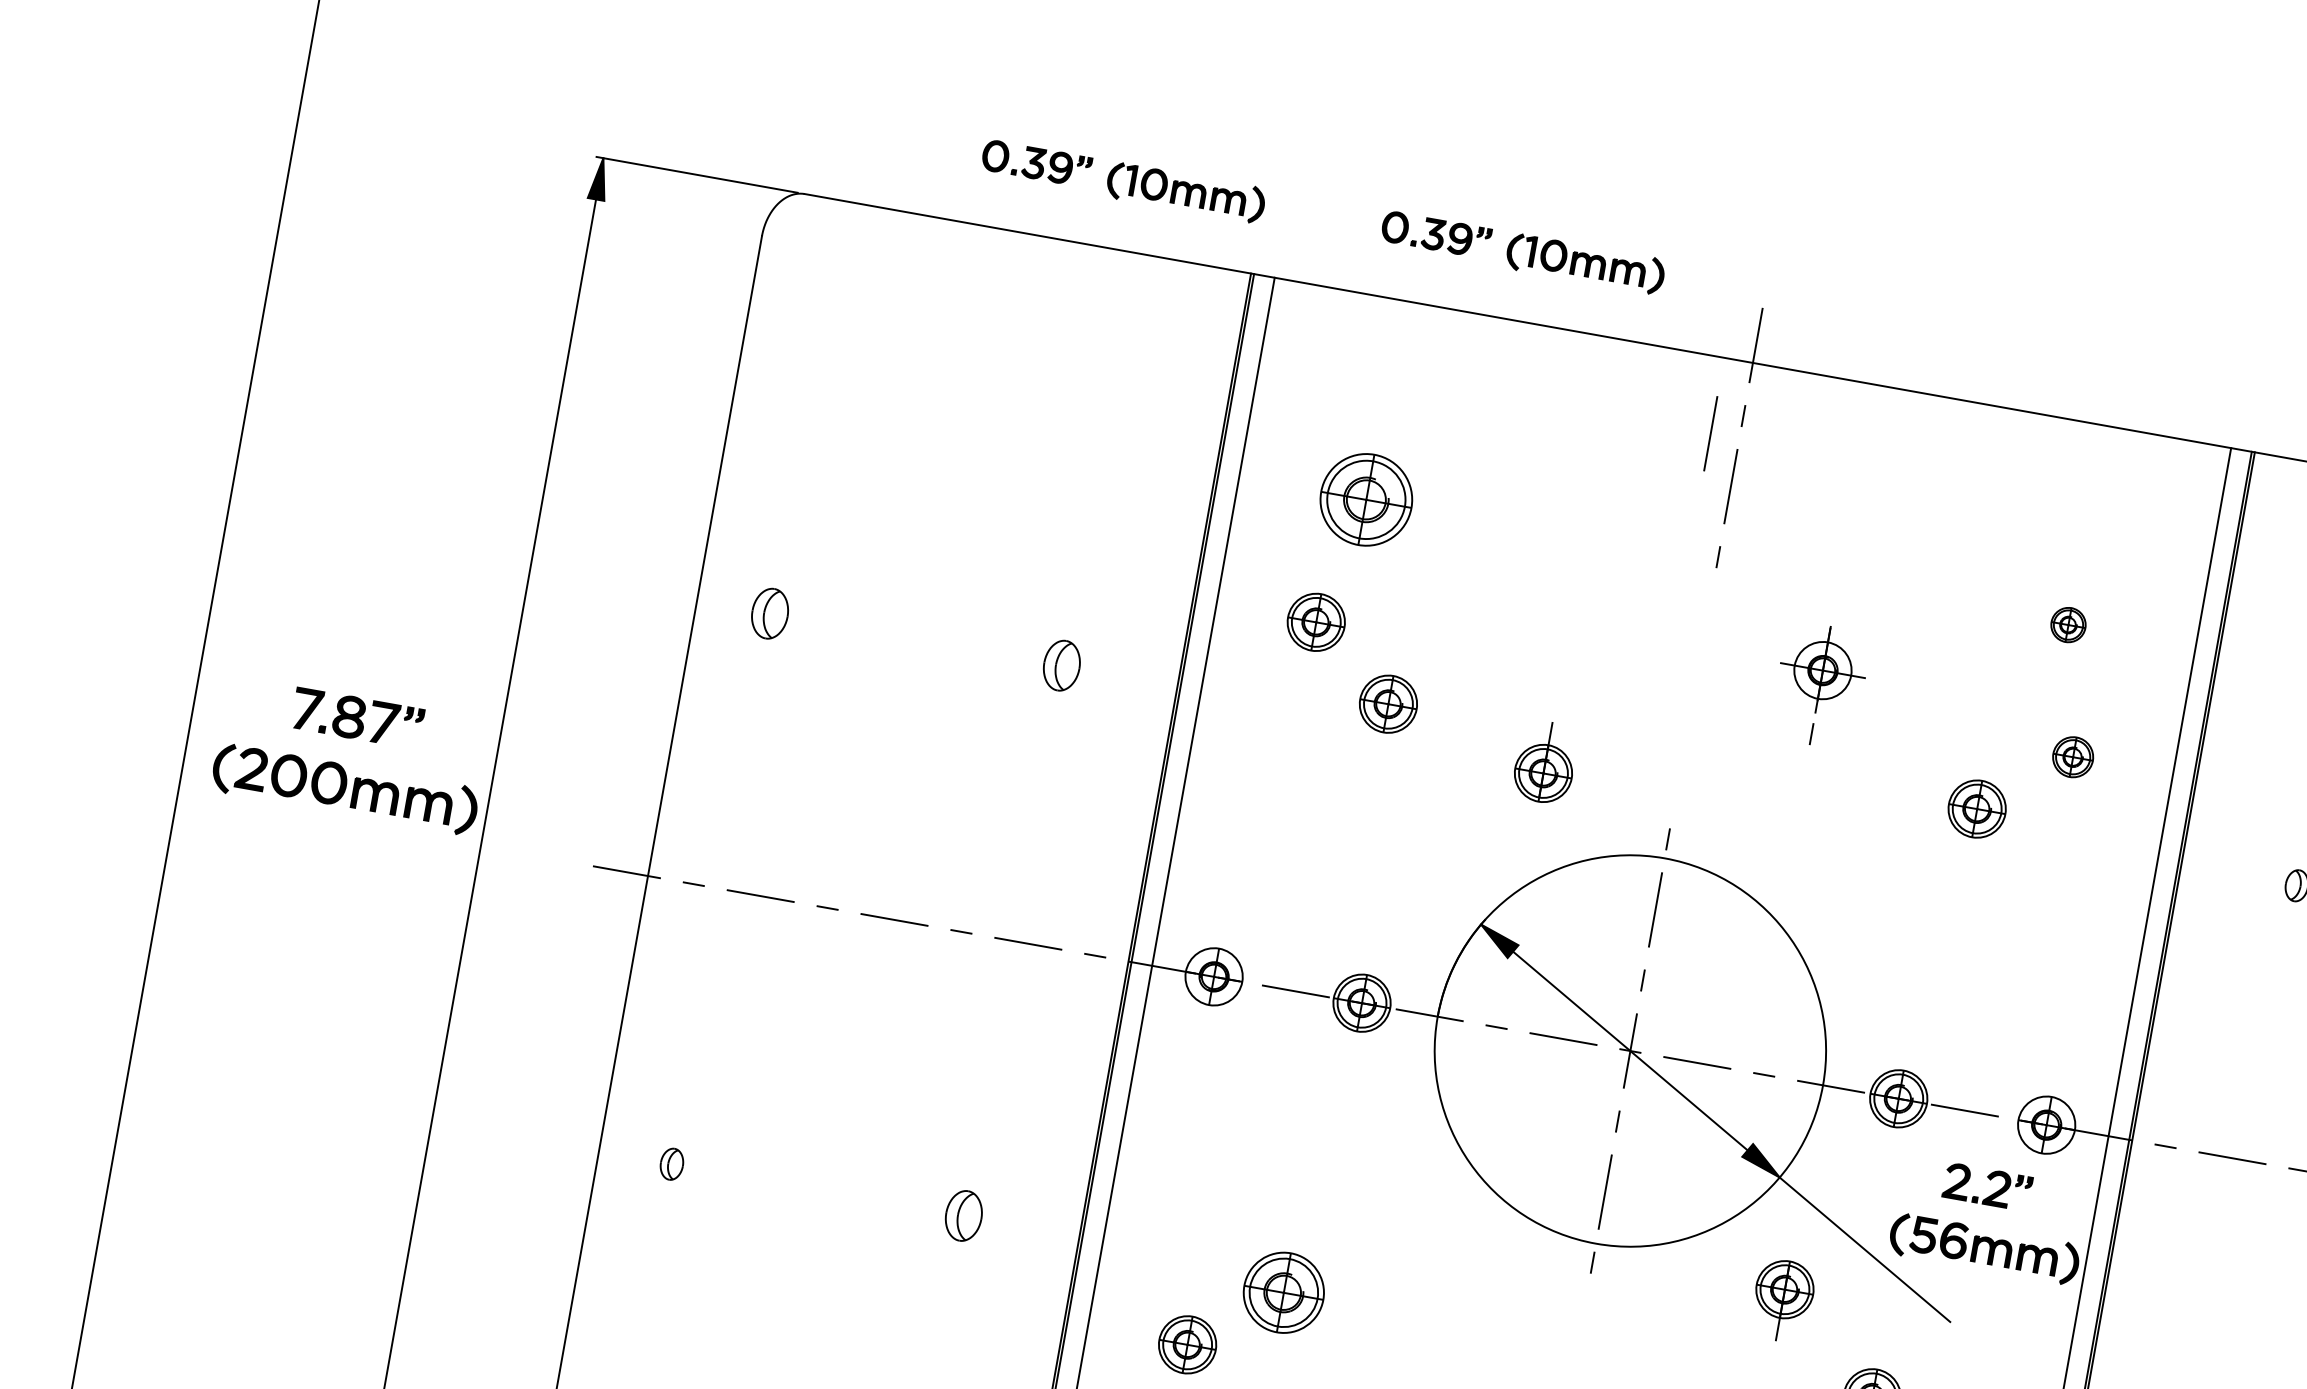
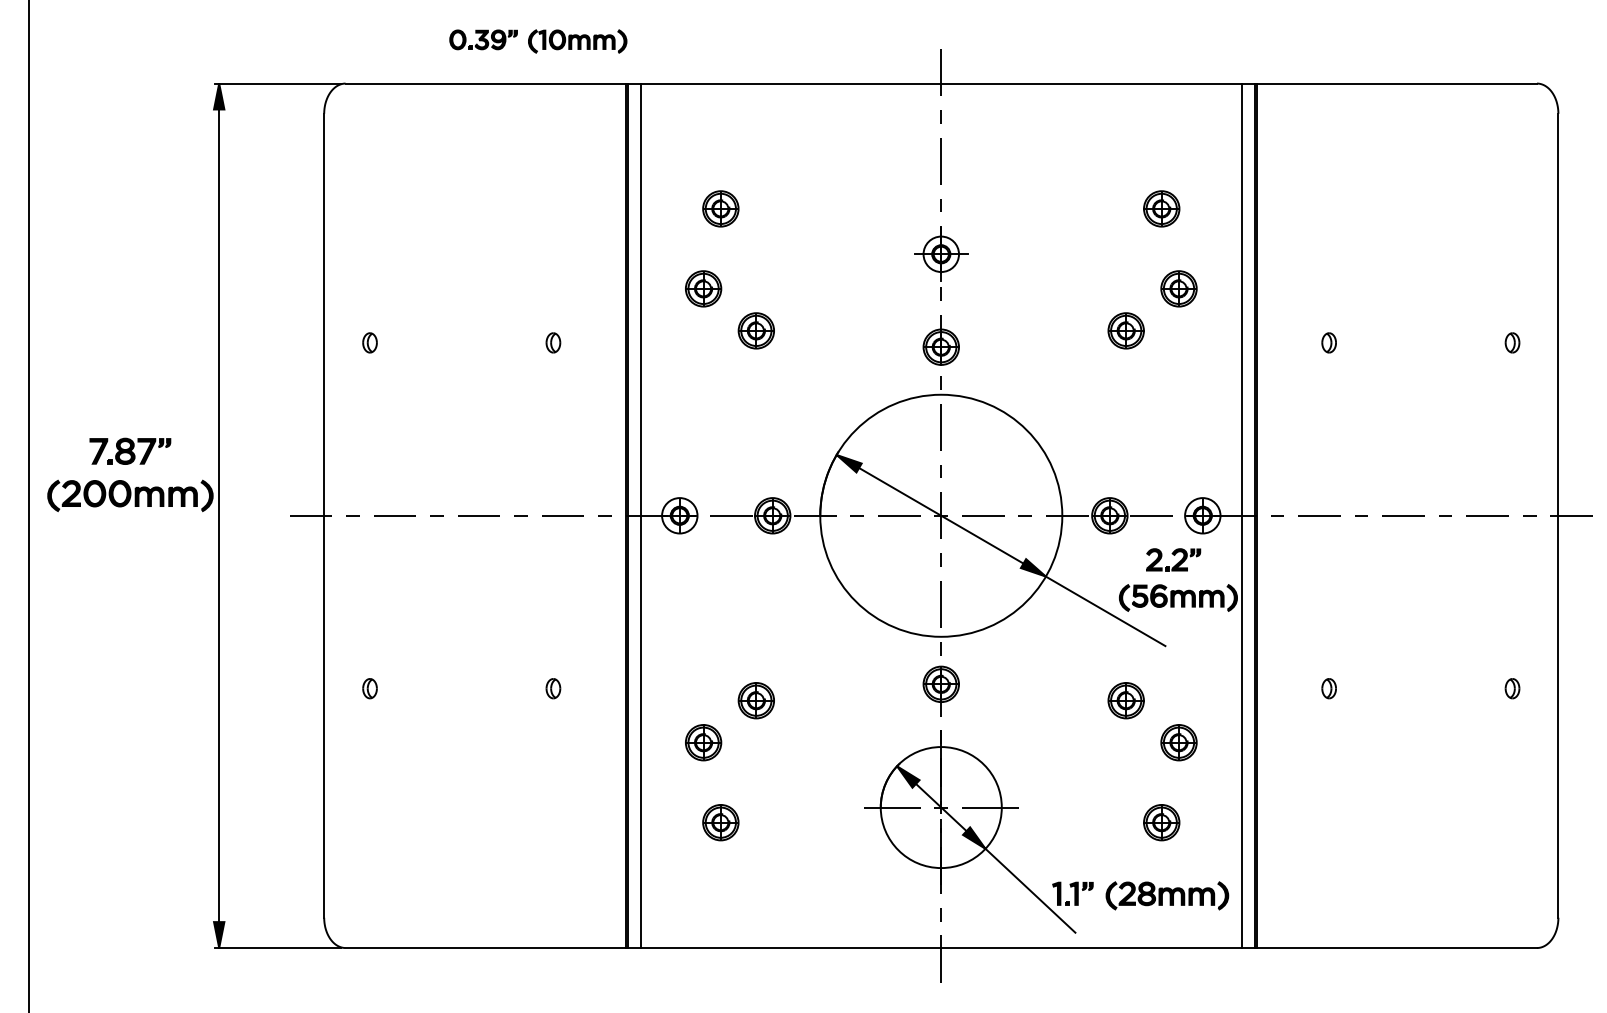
part: (1523, 252) -> (789, 41), removed
line: (1709, 433) -> (922, 131), removed
part: (1366, 499) -> (720, 208), size x0.62
part: (769, 612) -> (369, 342), size x0.62
part: (2068, 624) -> (1161, 208), size x1.67
part: (1062, 665) -> (553, 342), size x0.62
part: (1820, 685) -> (941, 263), moved
part: (2072, 756) -> (1178, 288), size x1.43
part: (1544, 762) -> (940, 340), moved
part: (964, 1215) -> (553, 688), size x0.62
part: (1282, 1292) -> (755, 700), size x0.71
part: (1781, 1299) -> (940, 690), moved

